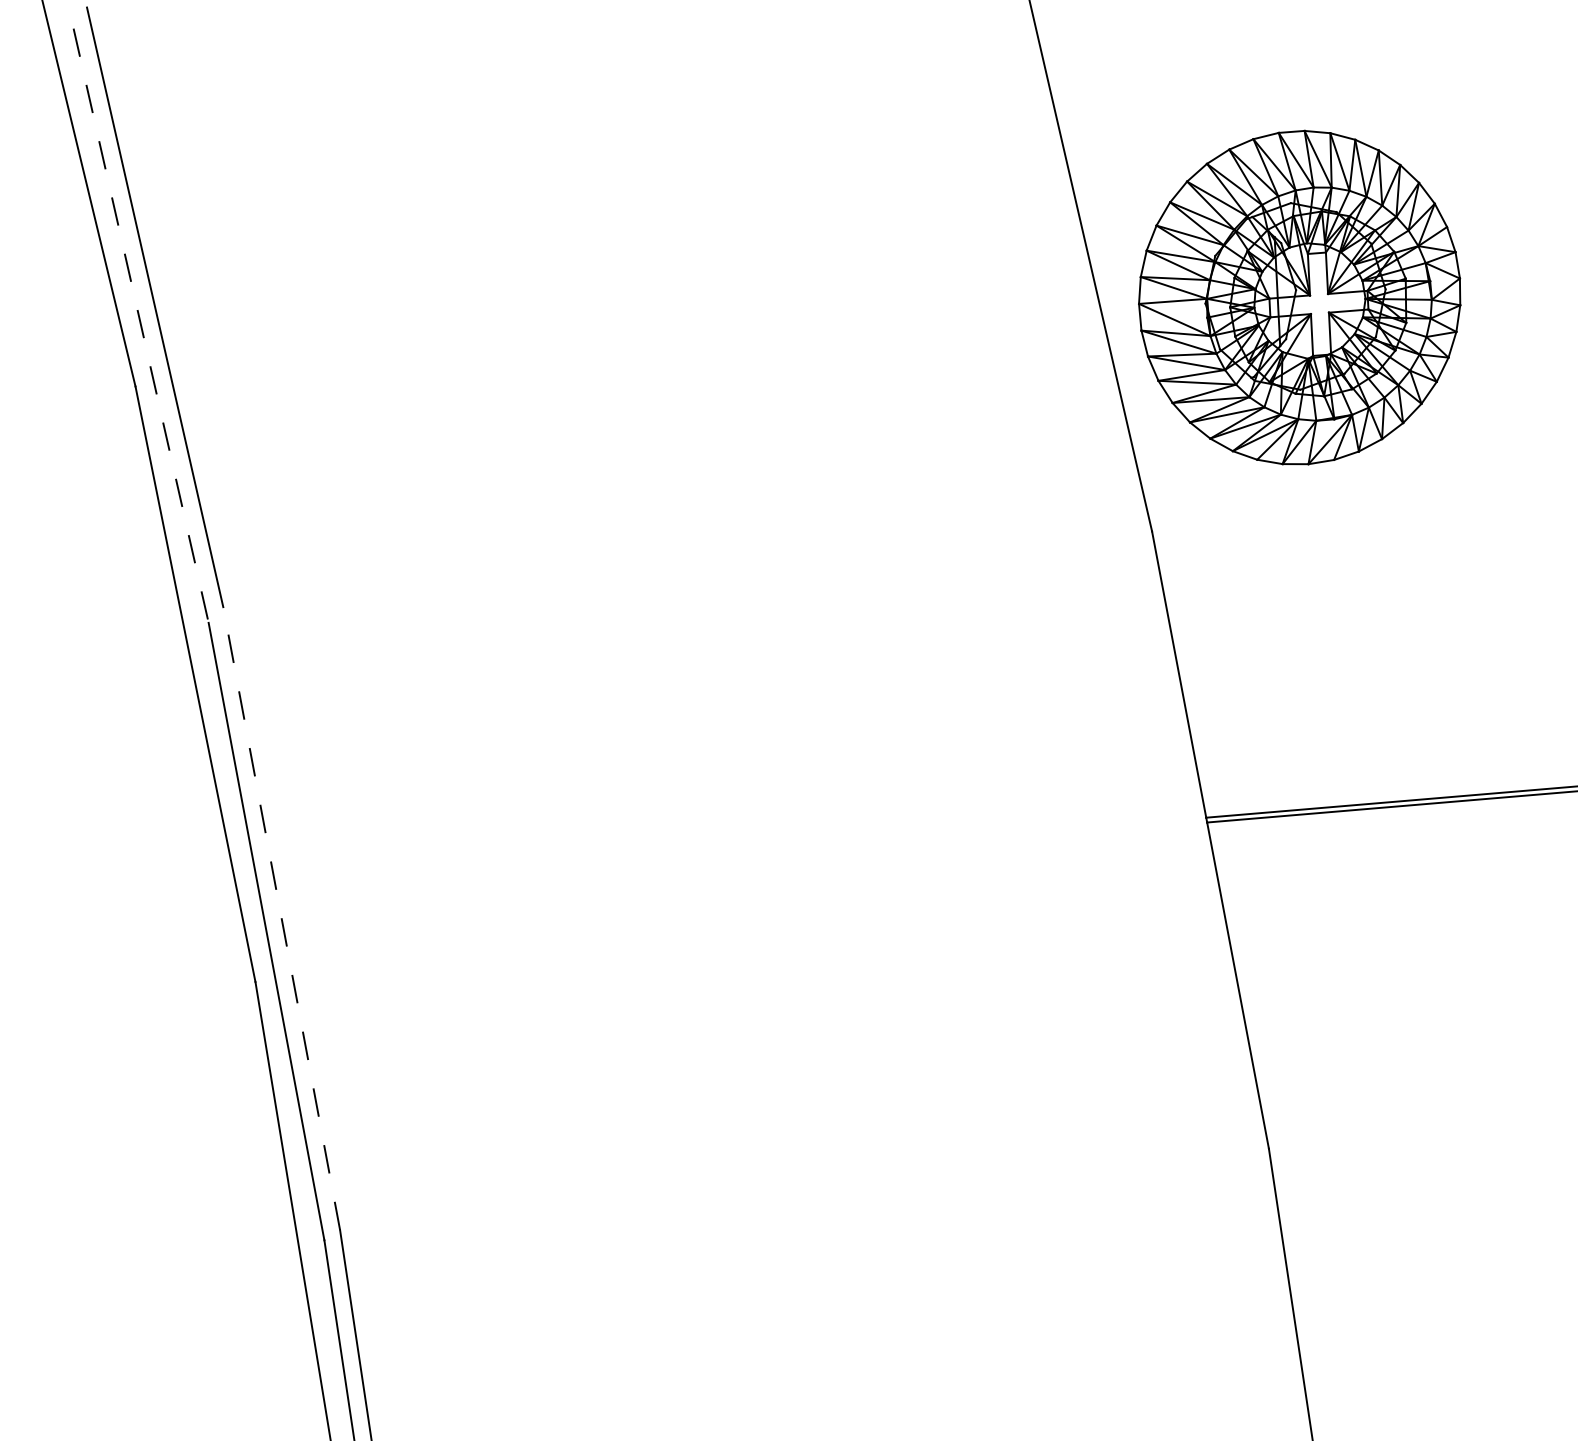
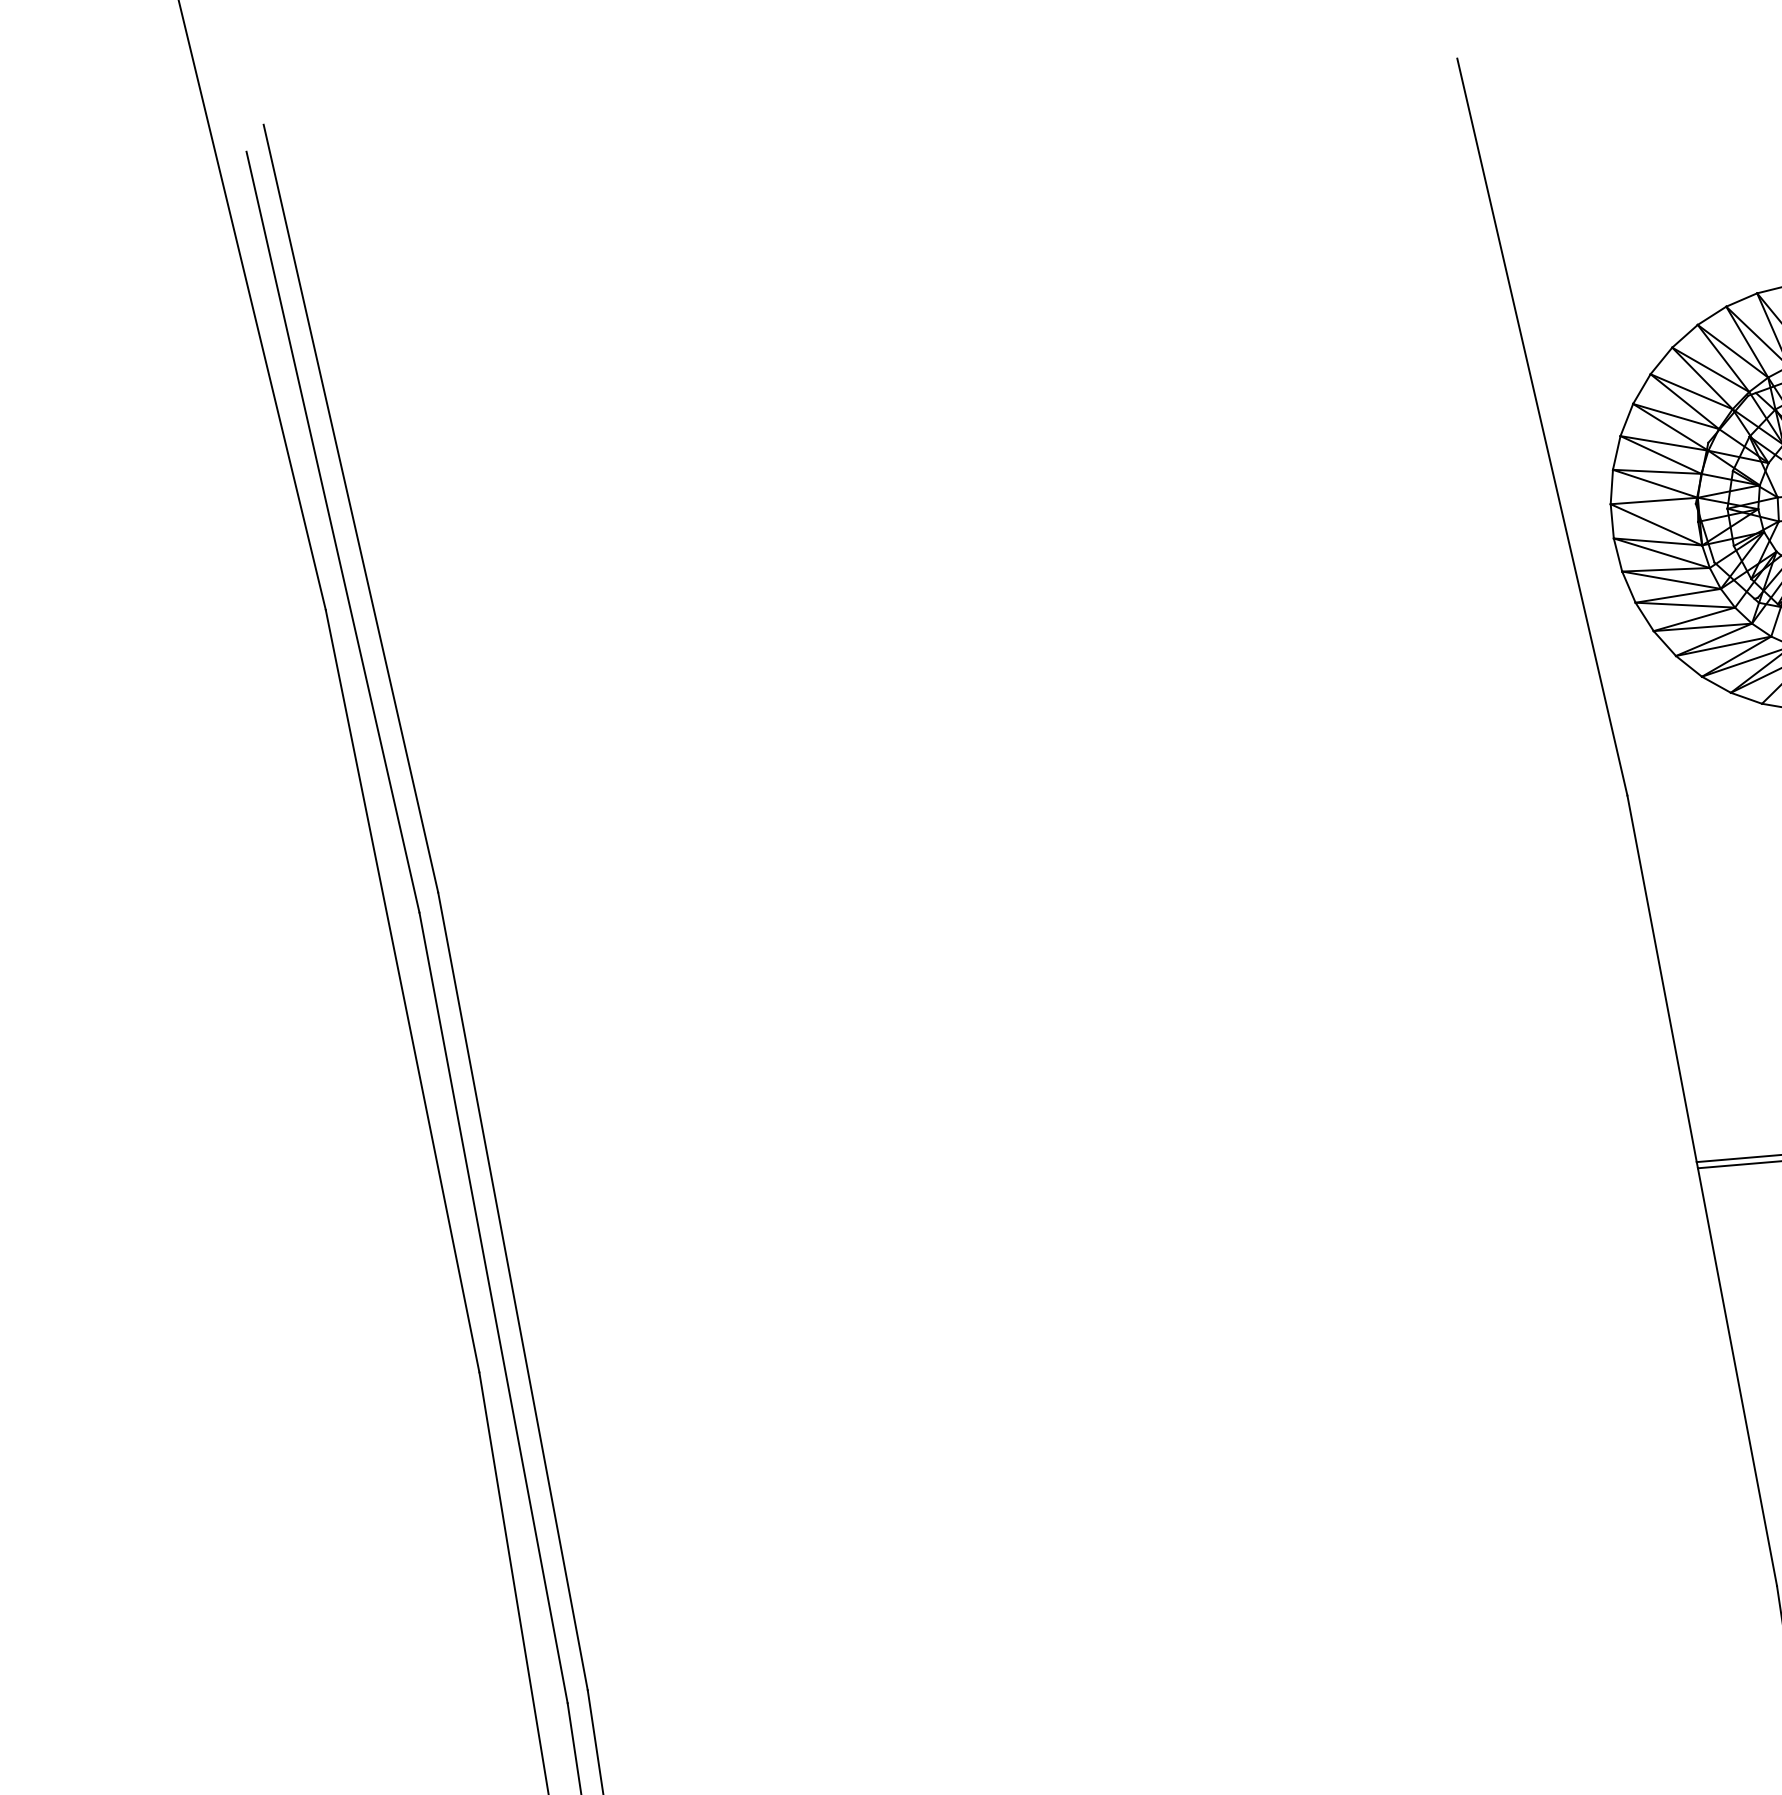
line: (141, 325) -> (333, 531), dashed -> solid
line: (281, 918) -> (512, 1291), dashed -> solid

